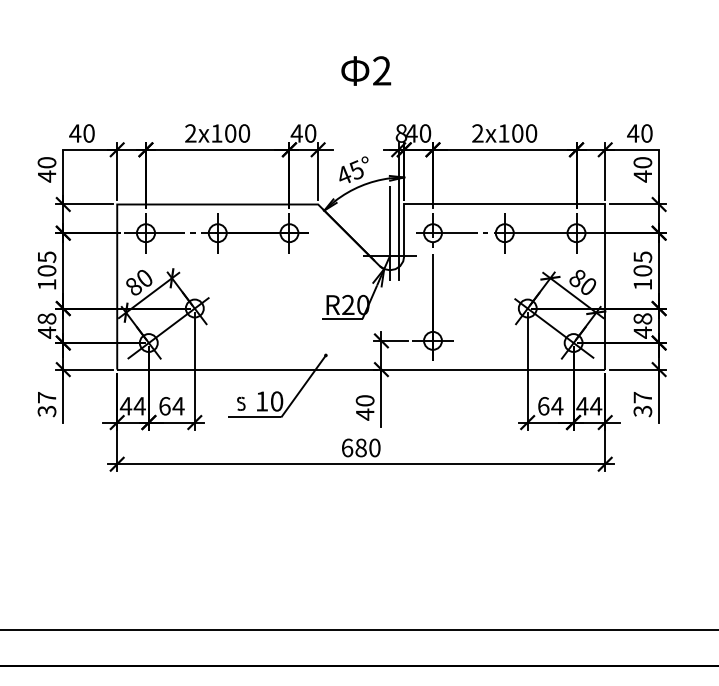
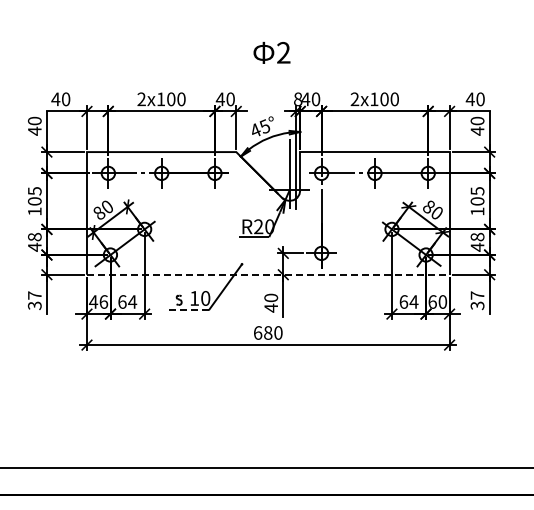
line: (361, 369) -> (268, 274), solid -> dashed
text: (139, 405) -> (103, 301), 44 -> 46
text: (588, 405) -> (437, 301), 44 -> 60
line: (255, 417) -> (189, 310), solid -> dashed

